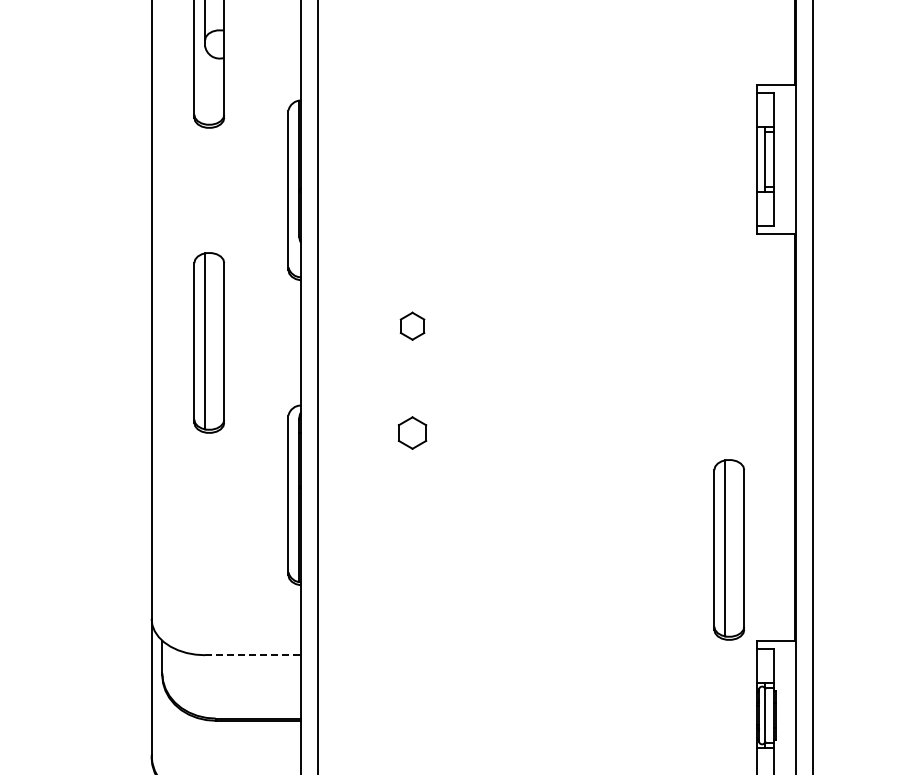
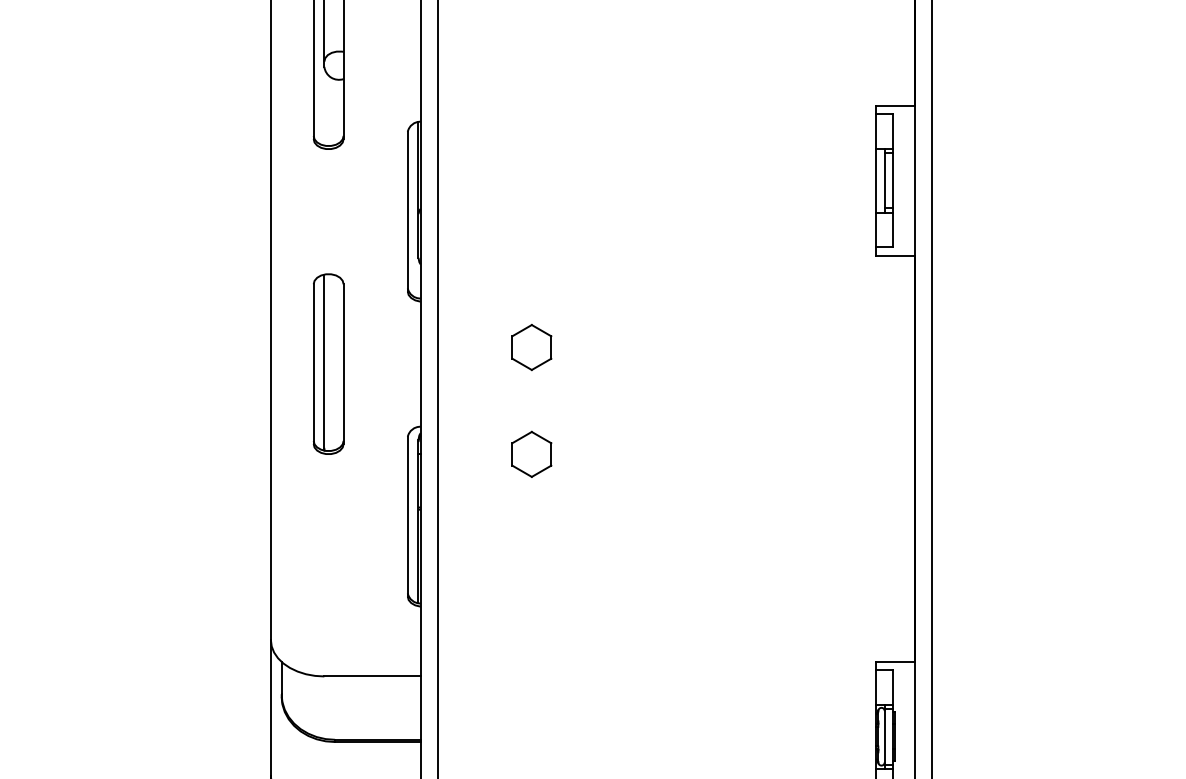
part: (412, 326) -> (531, 347), size x1.67
part: (412, 432) -> (531, 453), size x1.43
part: (729, 549) -> (848, 570), removed
line: (253, 655) -> (372, 676), dashed -> solid

